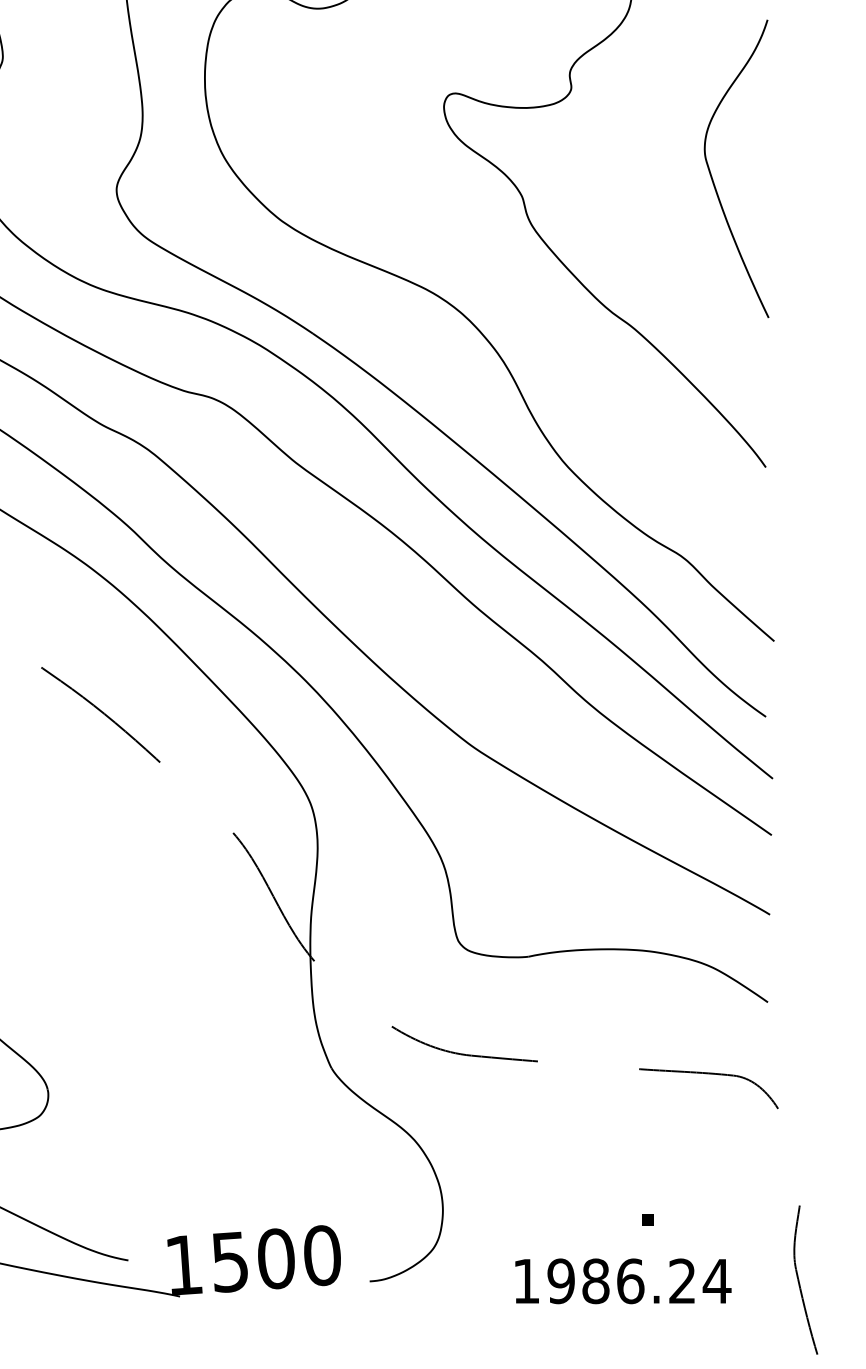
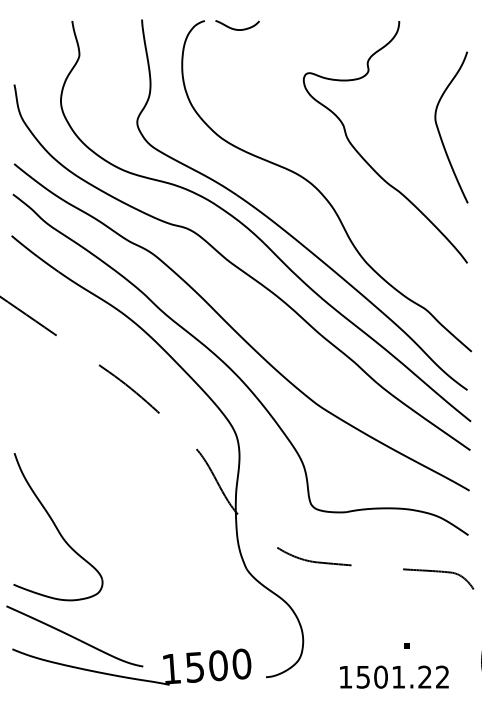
curve: (712, 174) -> (439, 130), moved
text: (638, 1279) -> (402, 676), 1986.24 -> 1501.22

